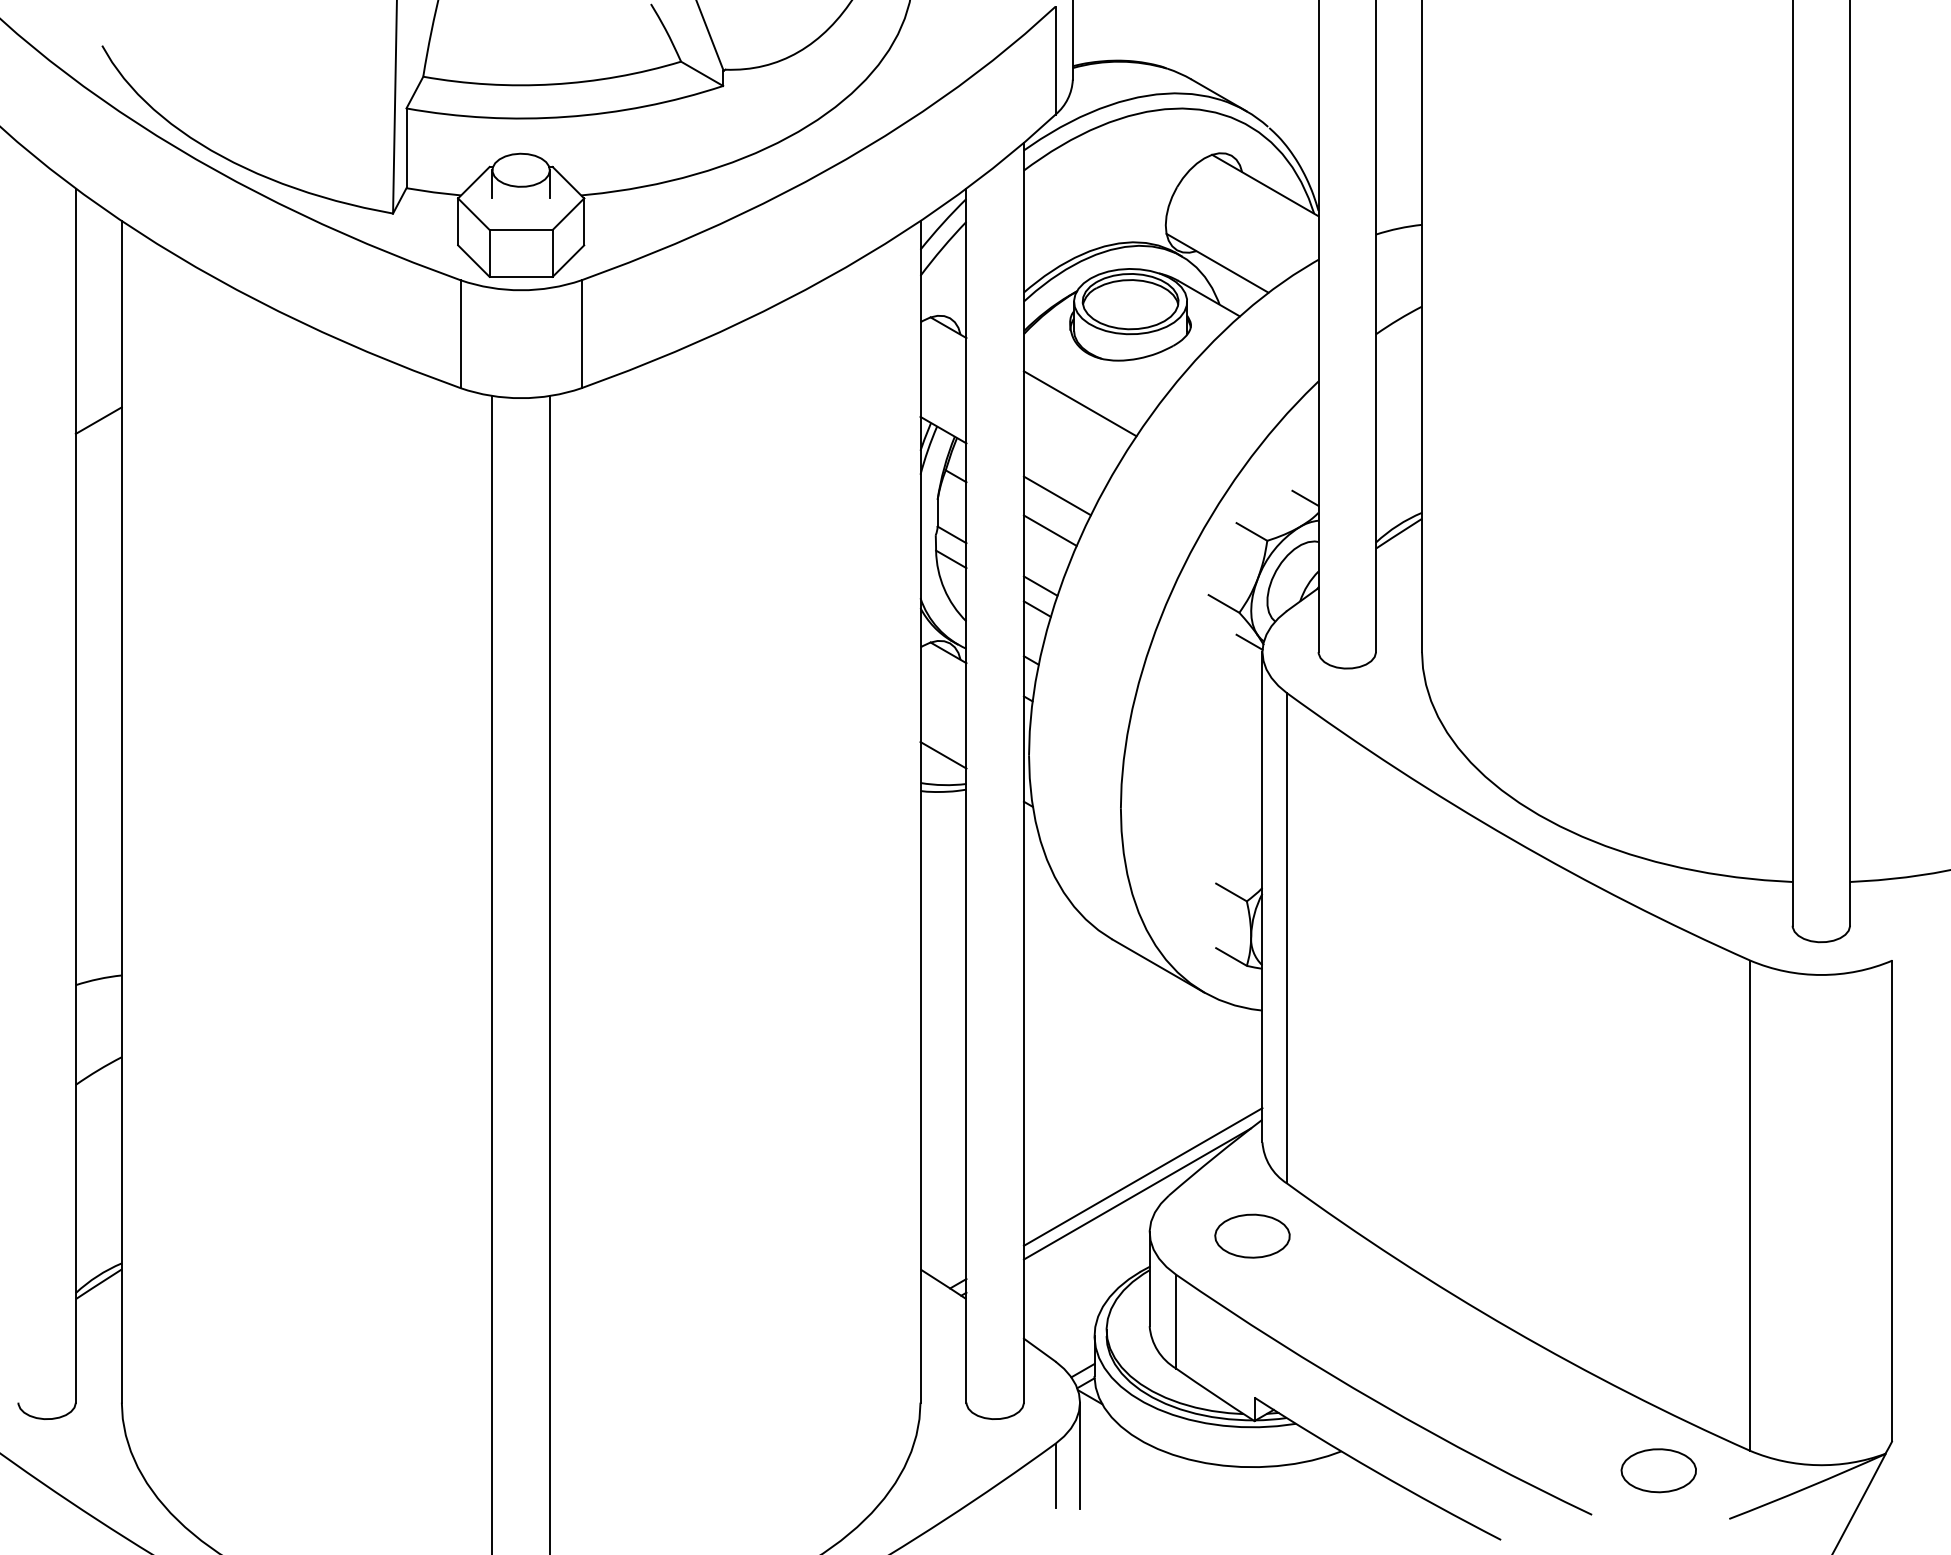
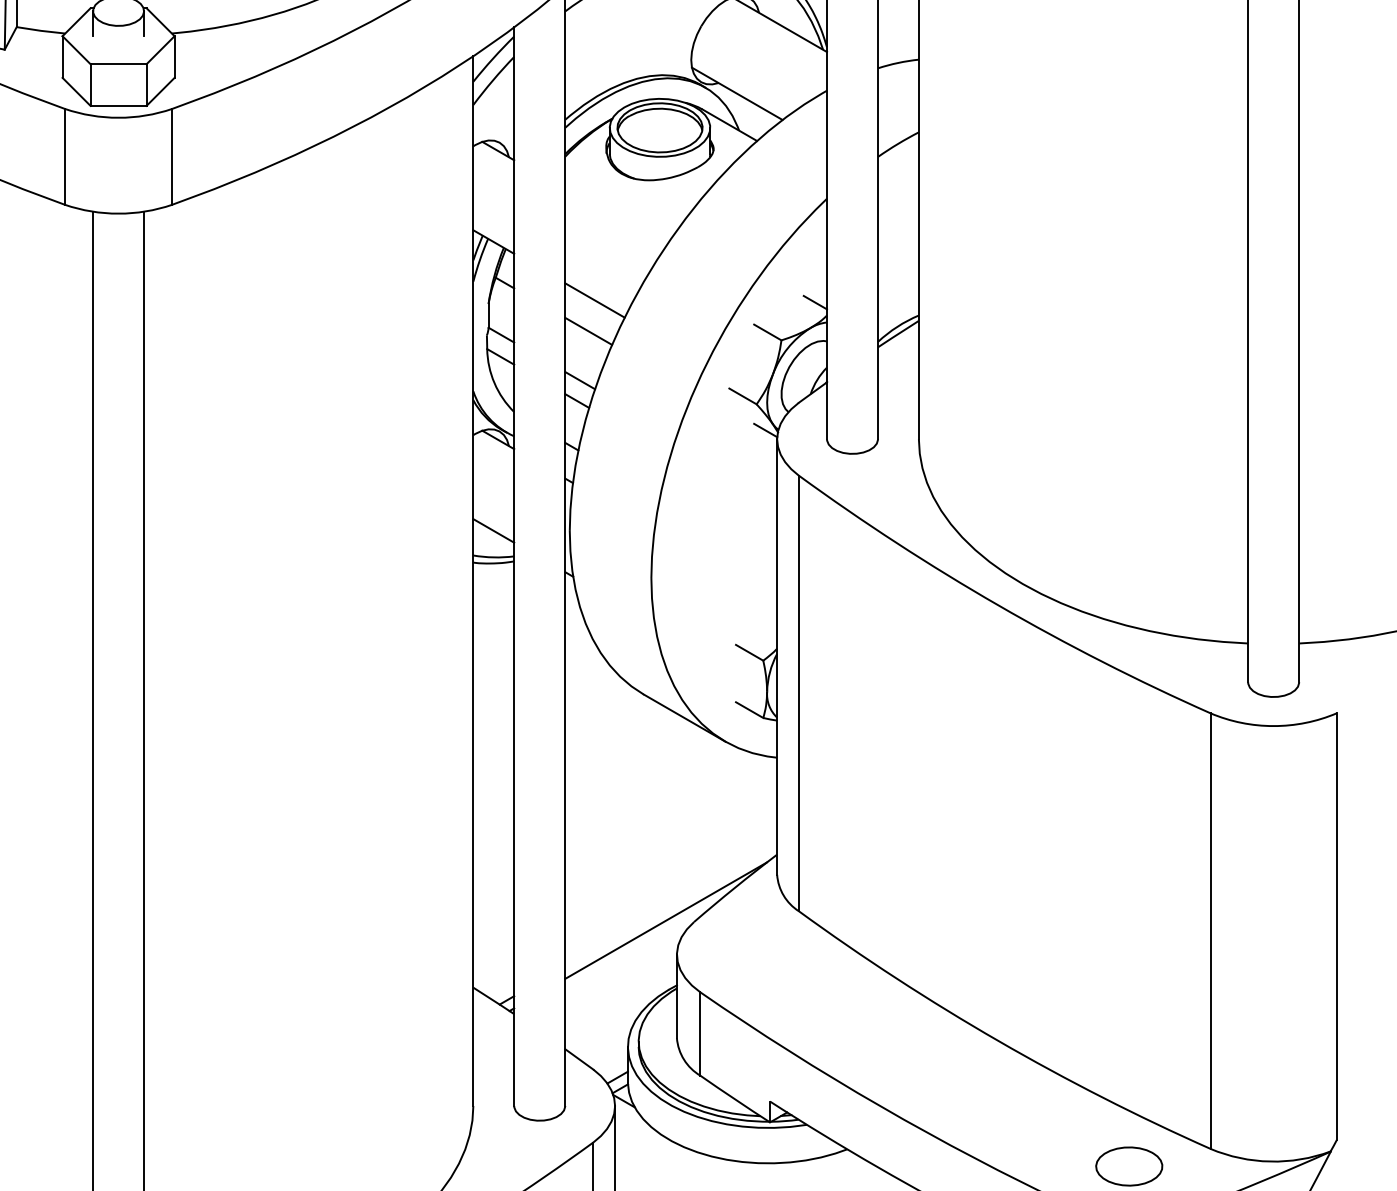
line: (1079, 403) -> (614, 218), removed
line: (1142, 1176) -> (670, 905), removed
part: (1252, 1235) -> (768, 957), removed

